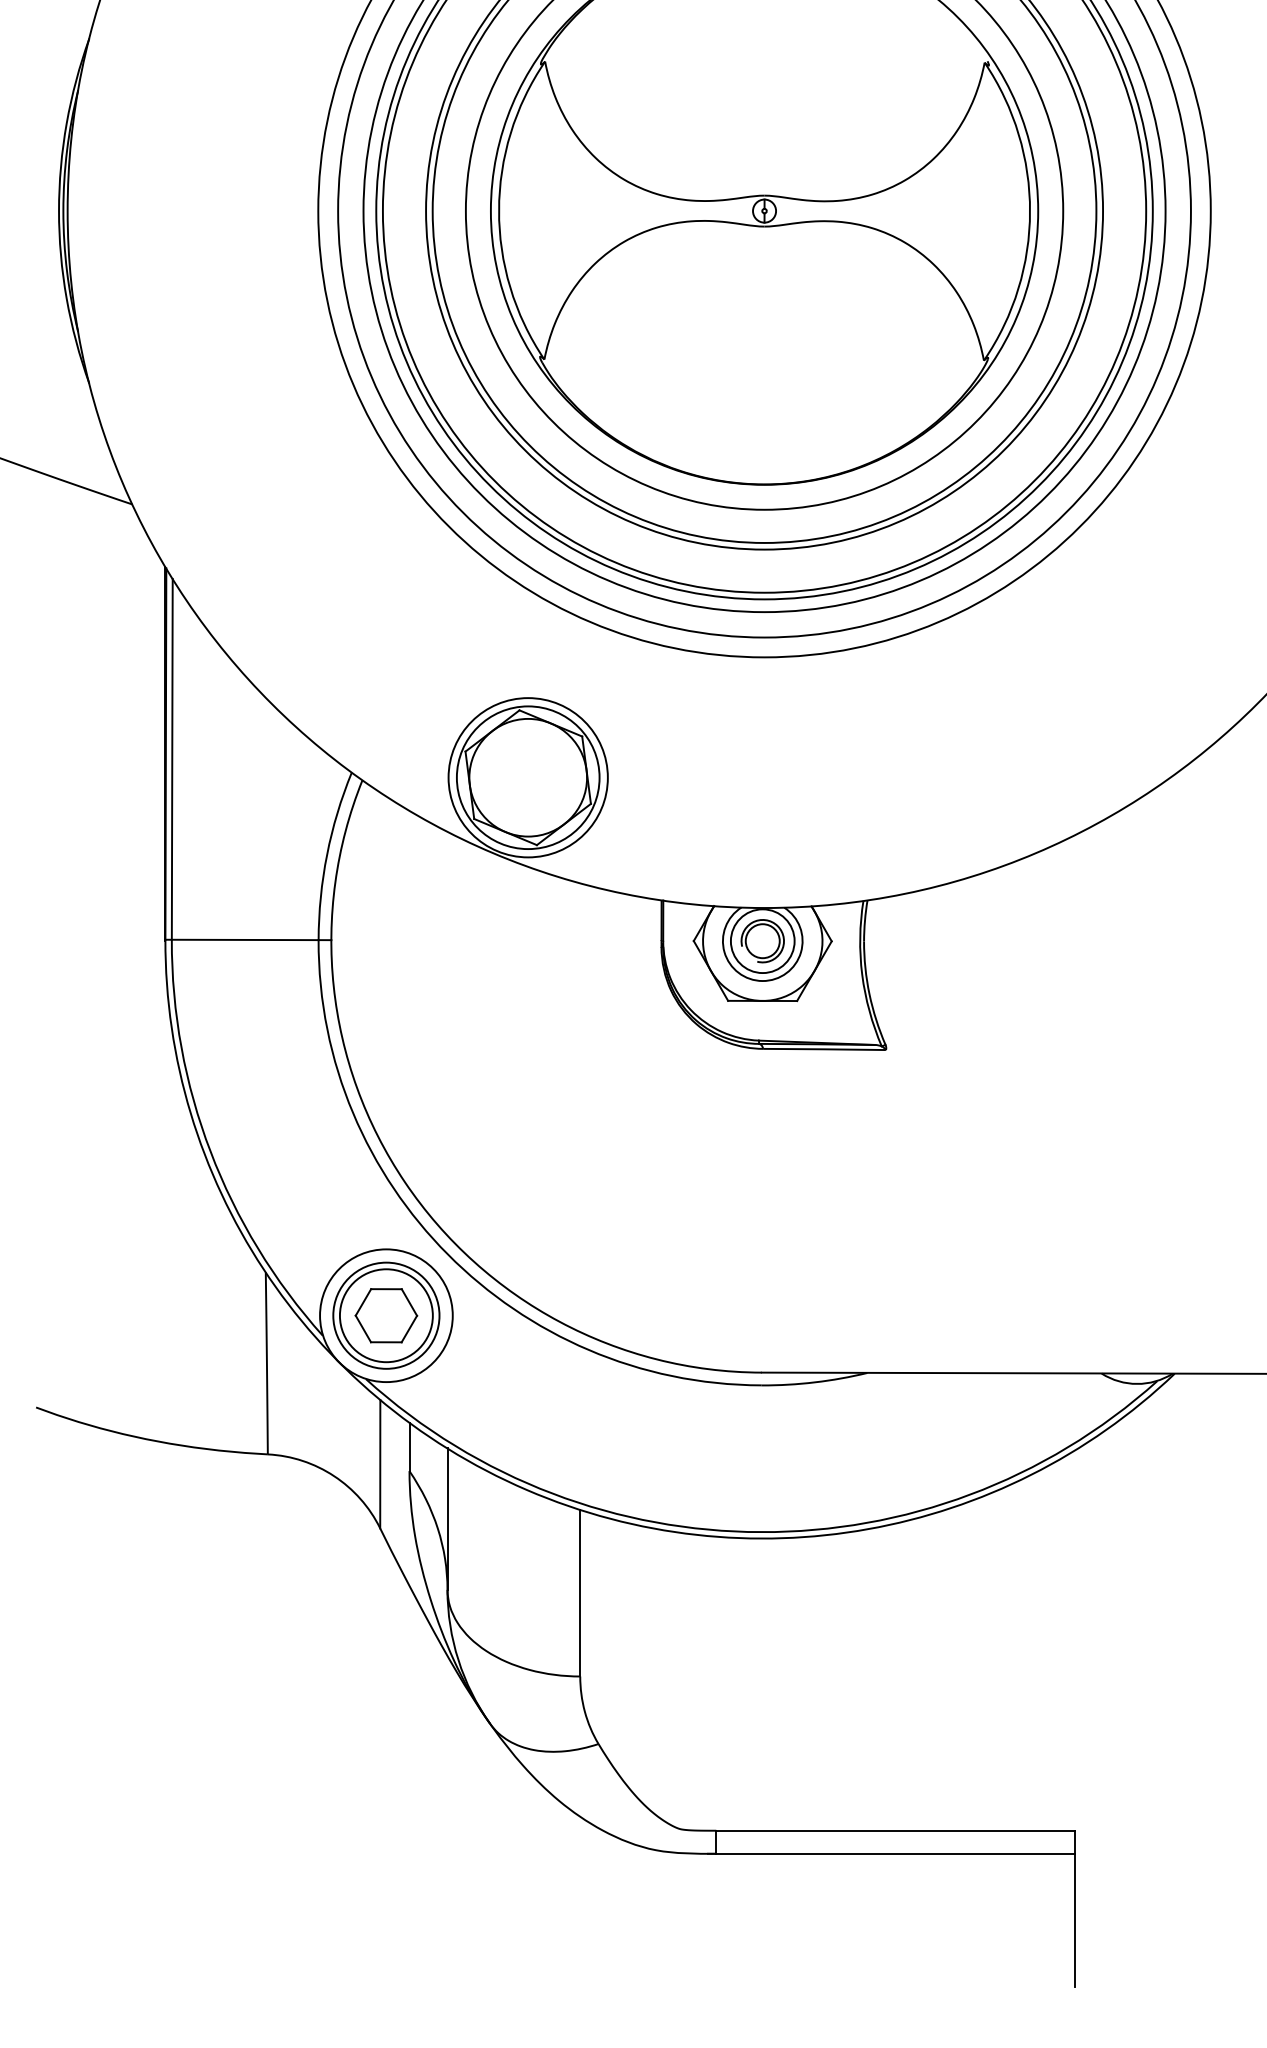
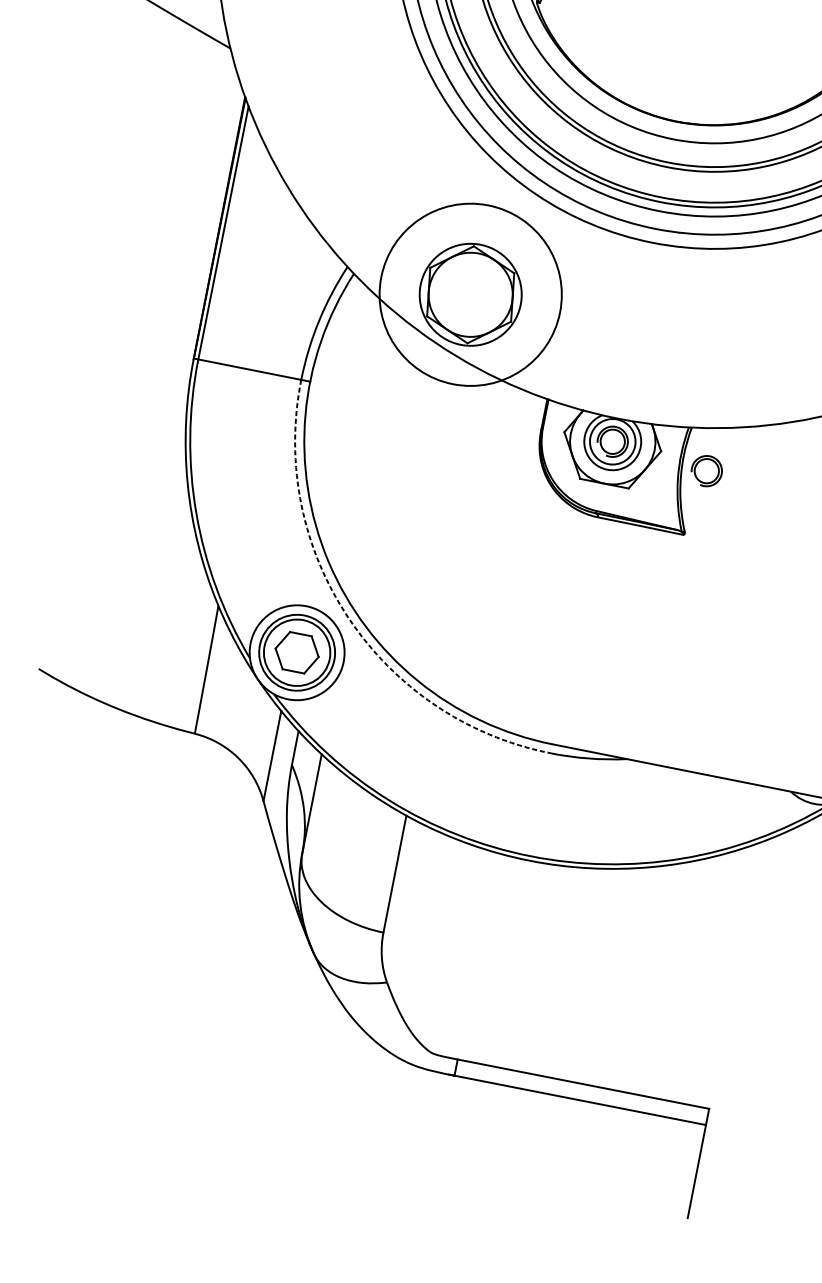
circle: (527, 777) -> (470, 294), size x1.6
part: (899, 956) -> (706, 471), added
arc: (447, 1254) -> (348, 618), solid -> dashed

